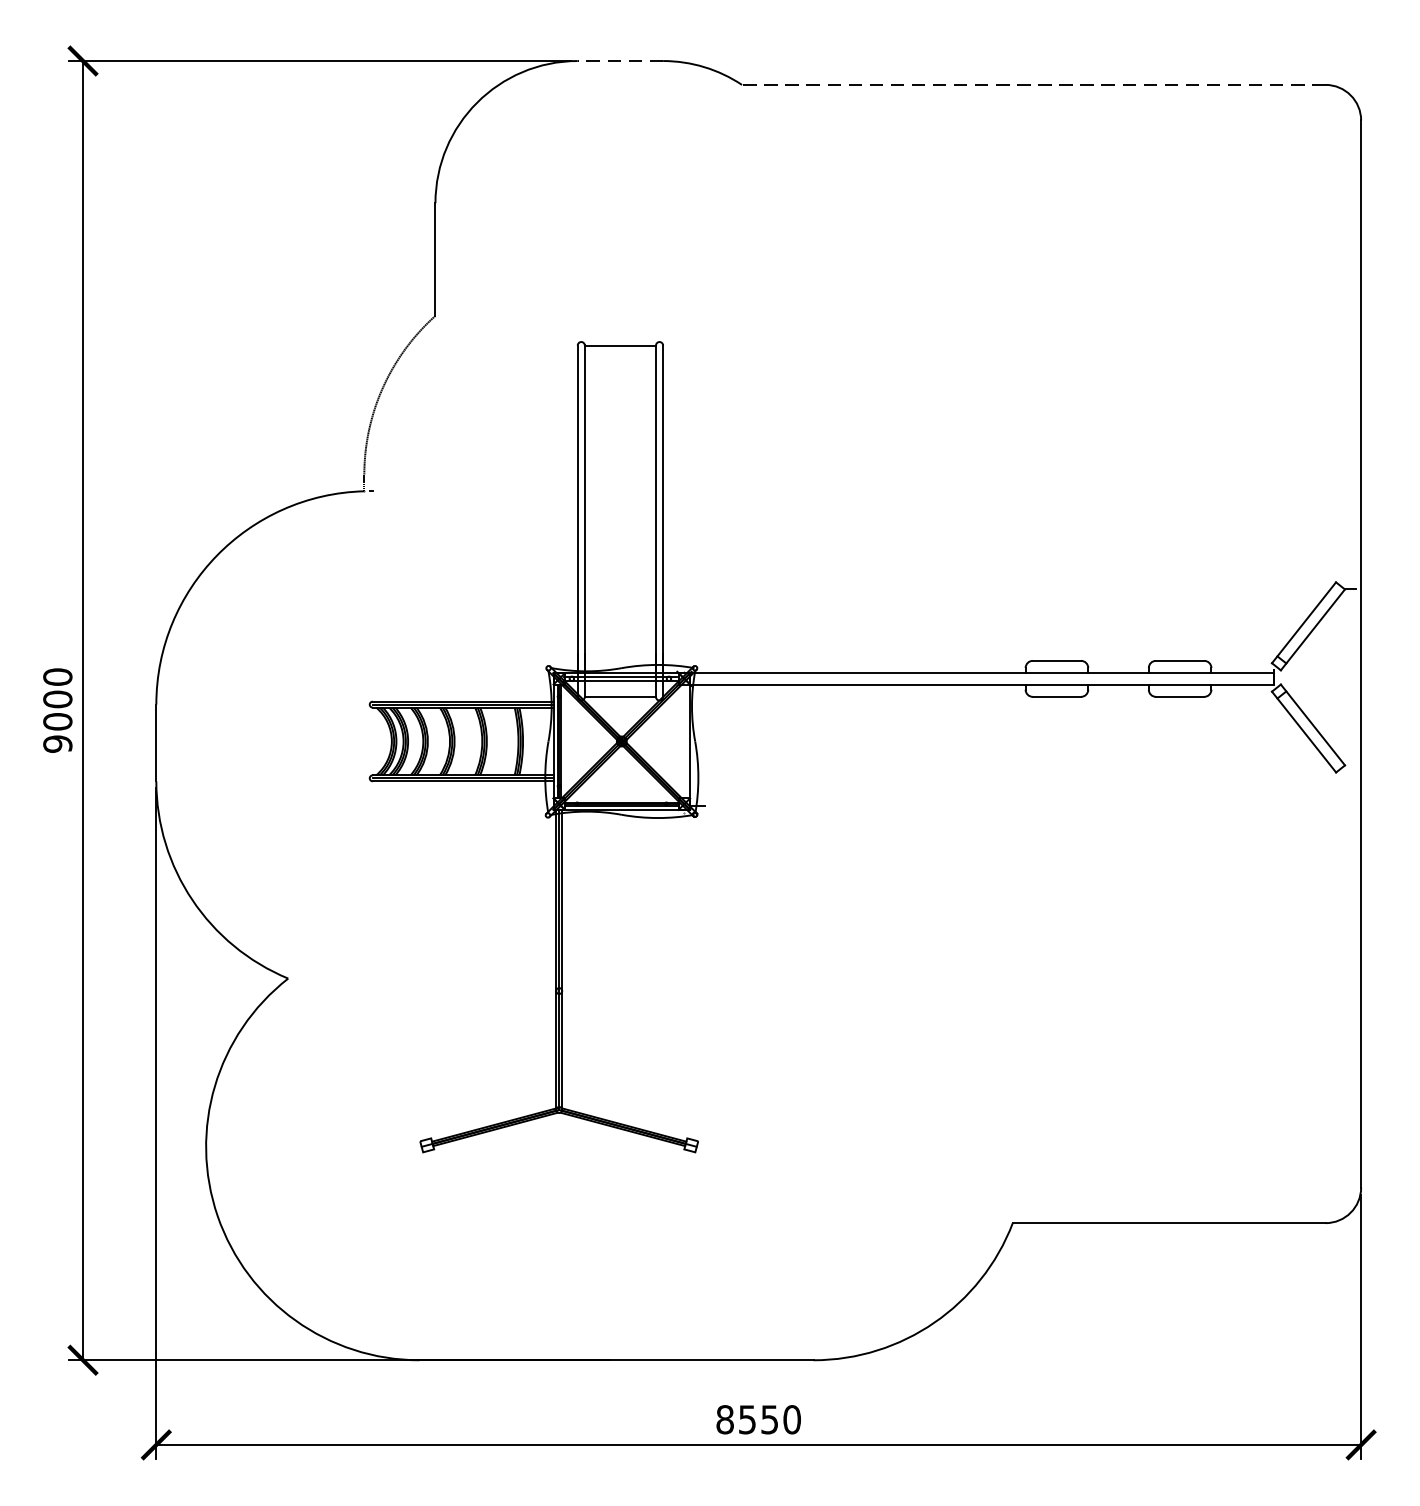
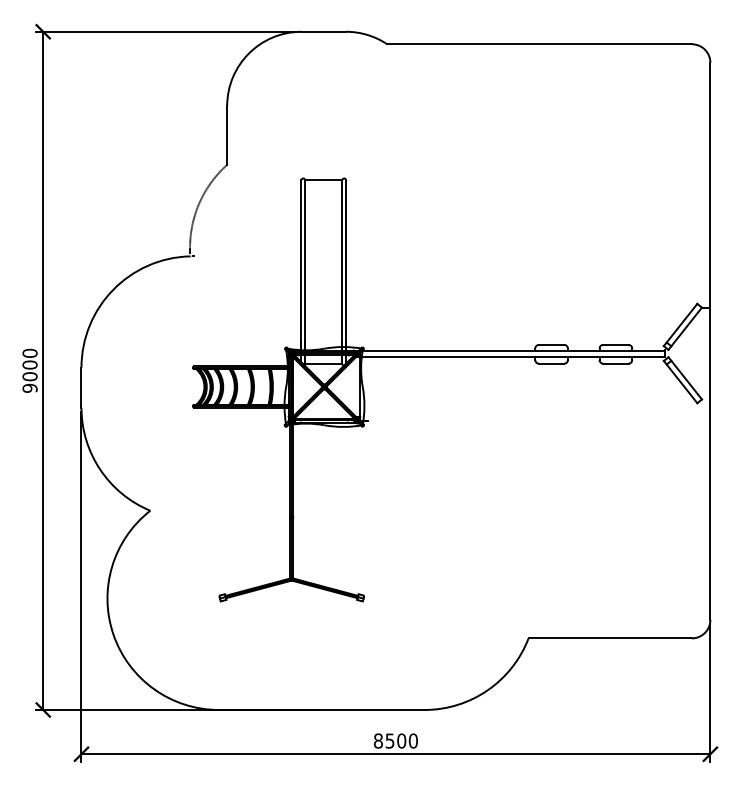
line: (619, 60) -> (323, 31), dashed -> solid
line: (1033, 85) -> (539, 44), dashed -> solid
text: (769, 1418) -> (401, 740), 8550 -> 8500

